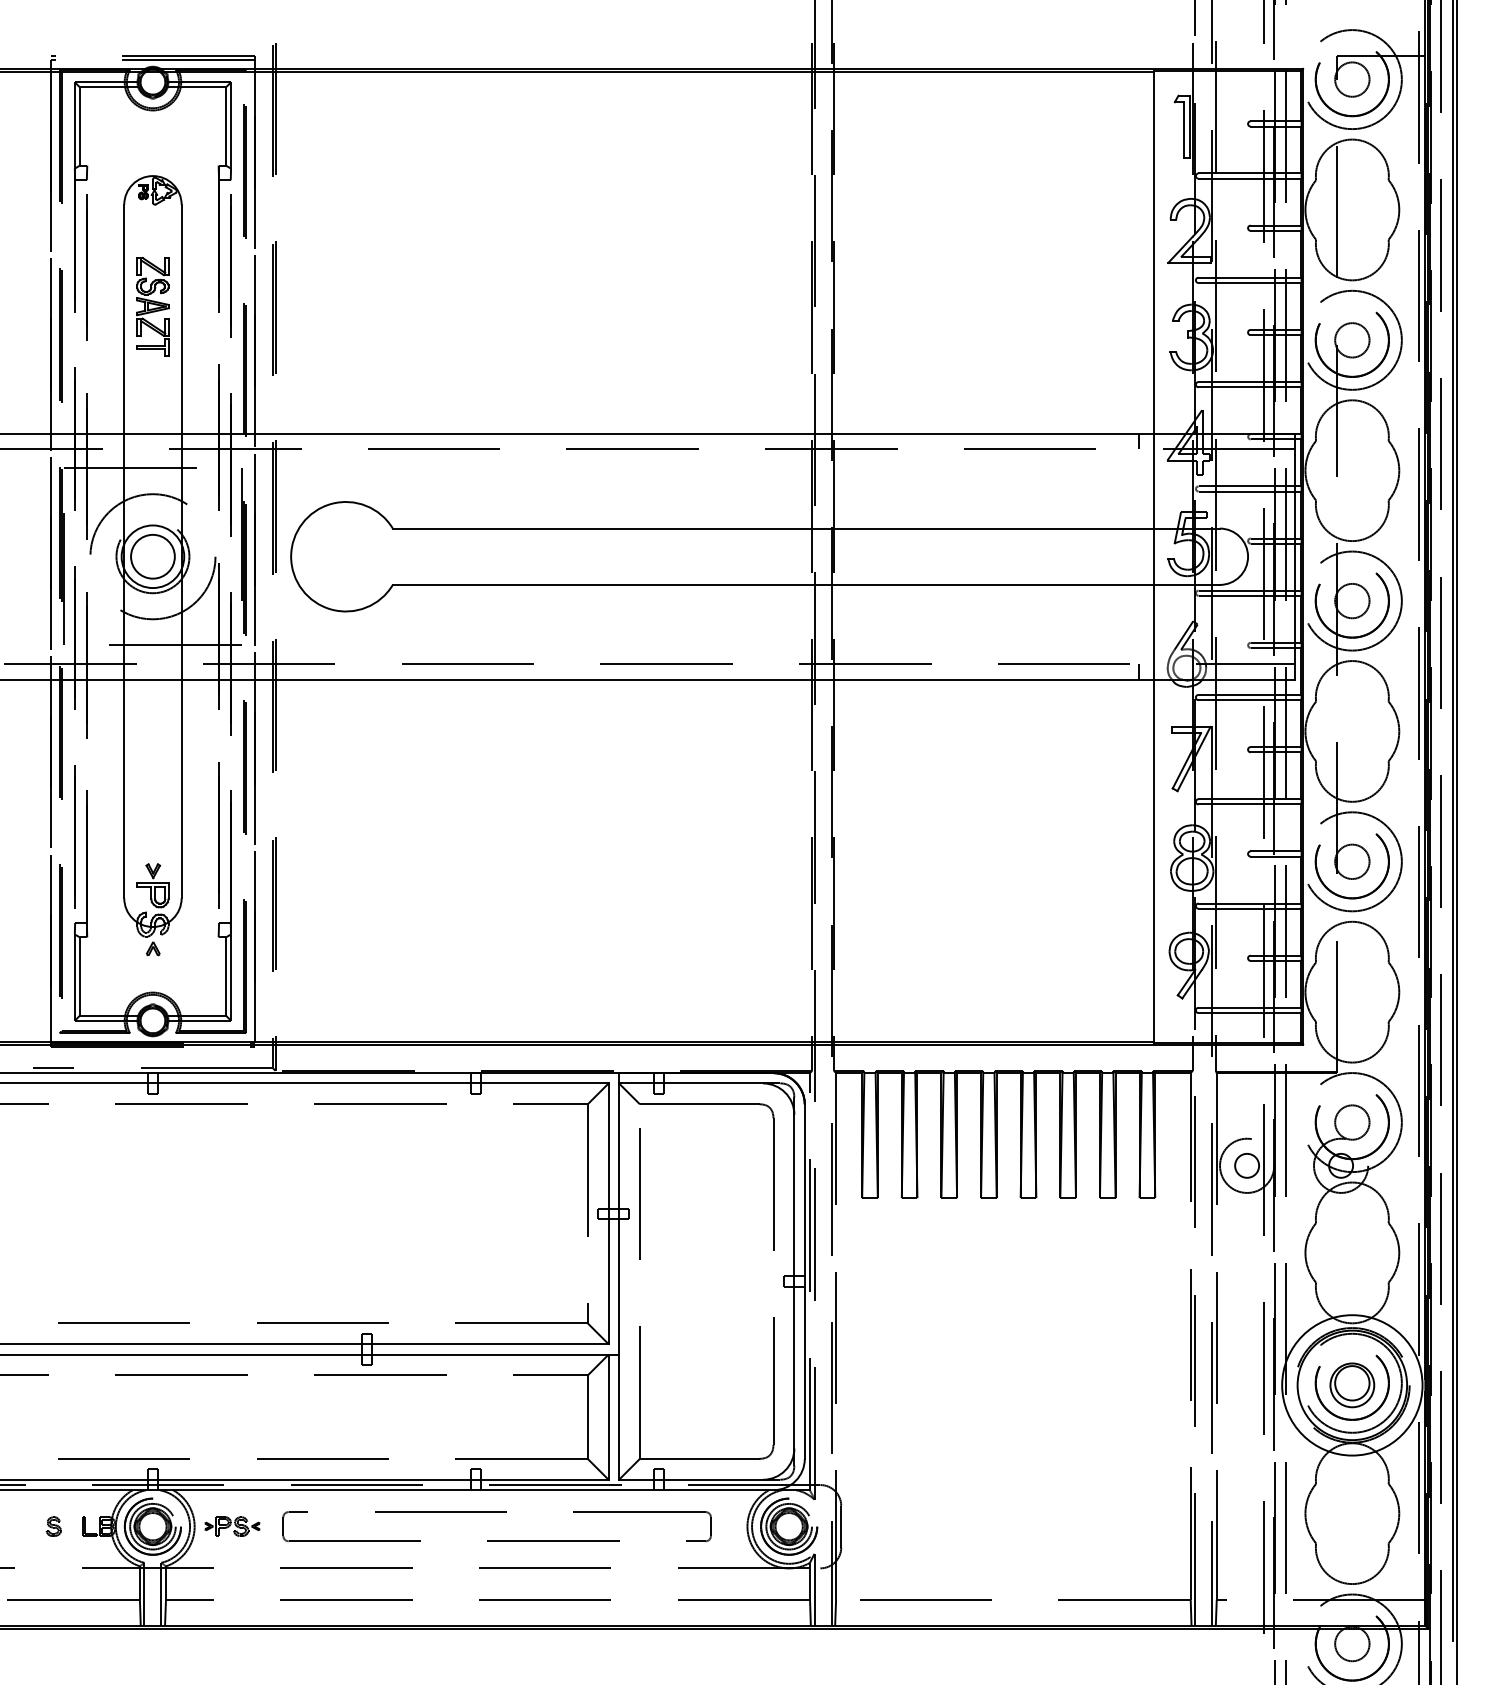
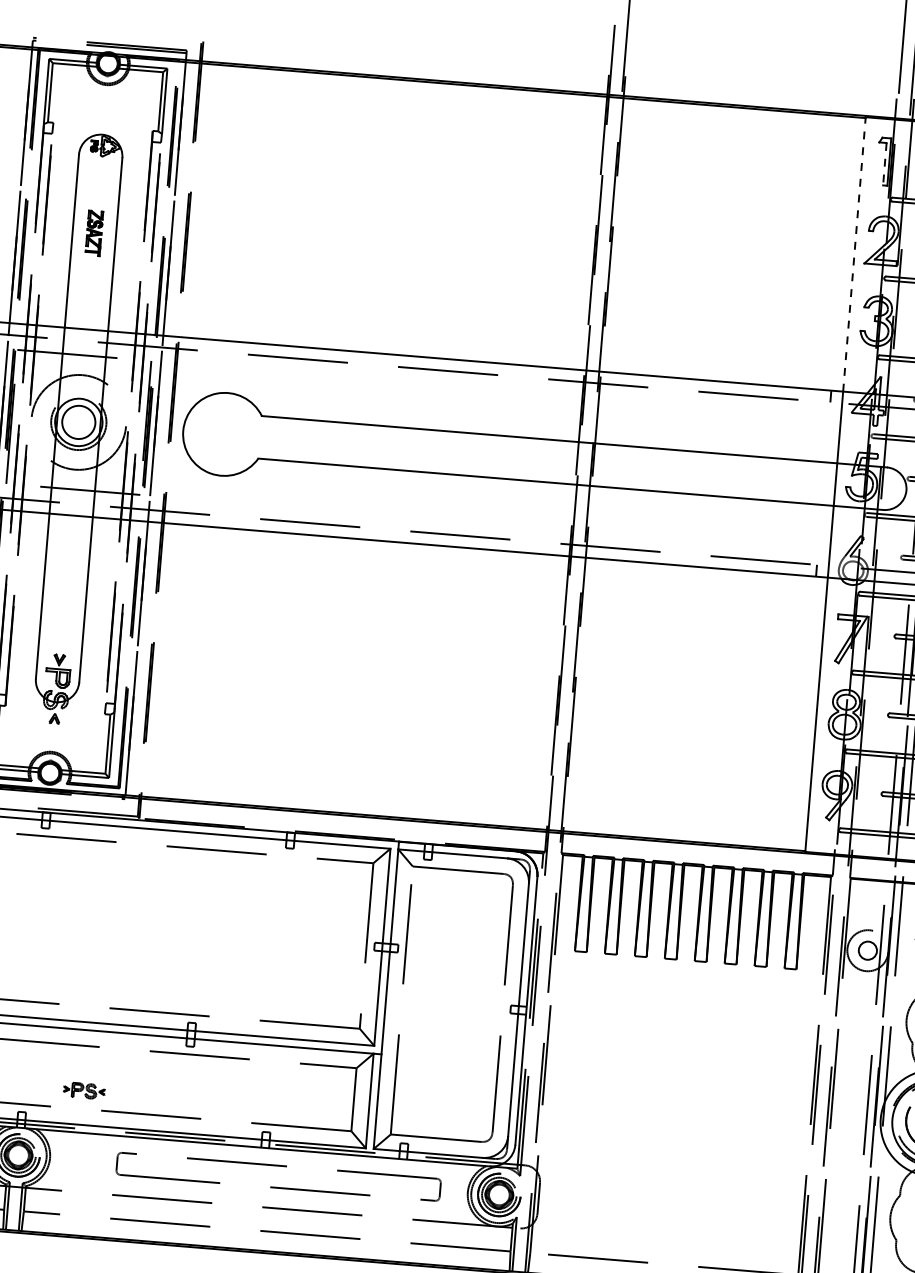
line: (1184, 130) -> (884, 164), solid -> dashed
line: (1154, 252) -> (854, 254), solid -> dashed
part: (152, 306) -> (94, 233), size x0.6
part: (232, 1526) -> (84, 1090), moved

